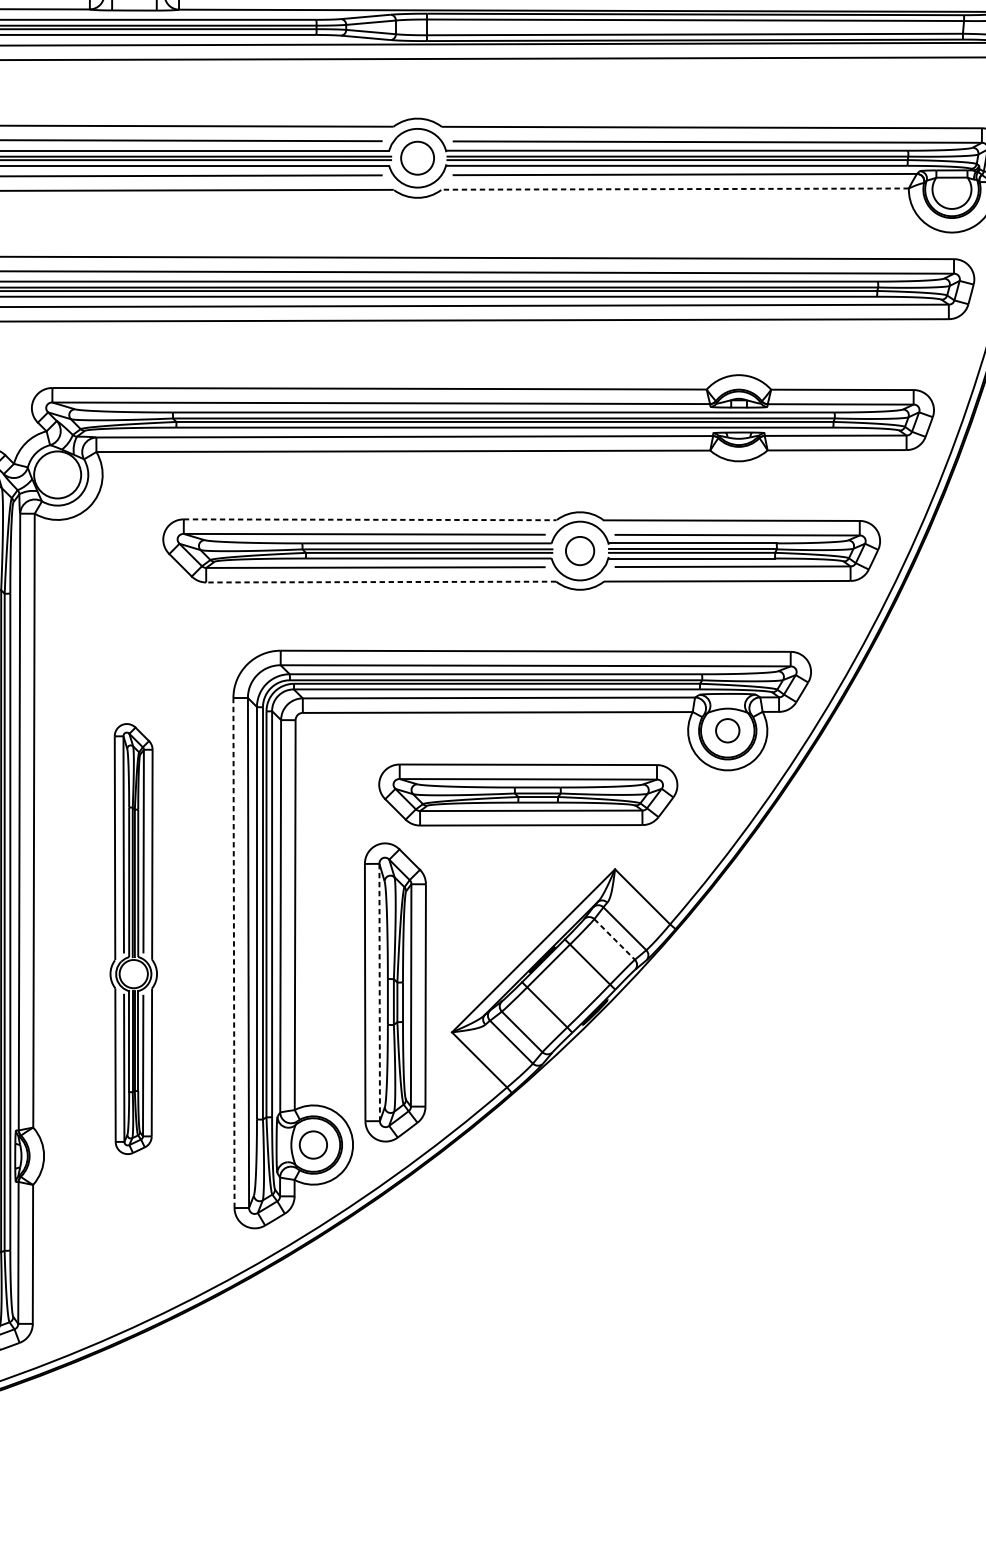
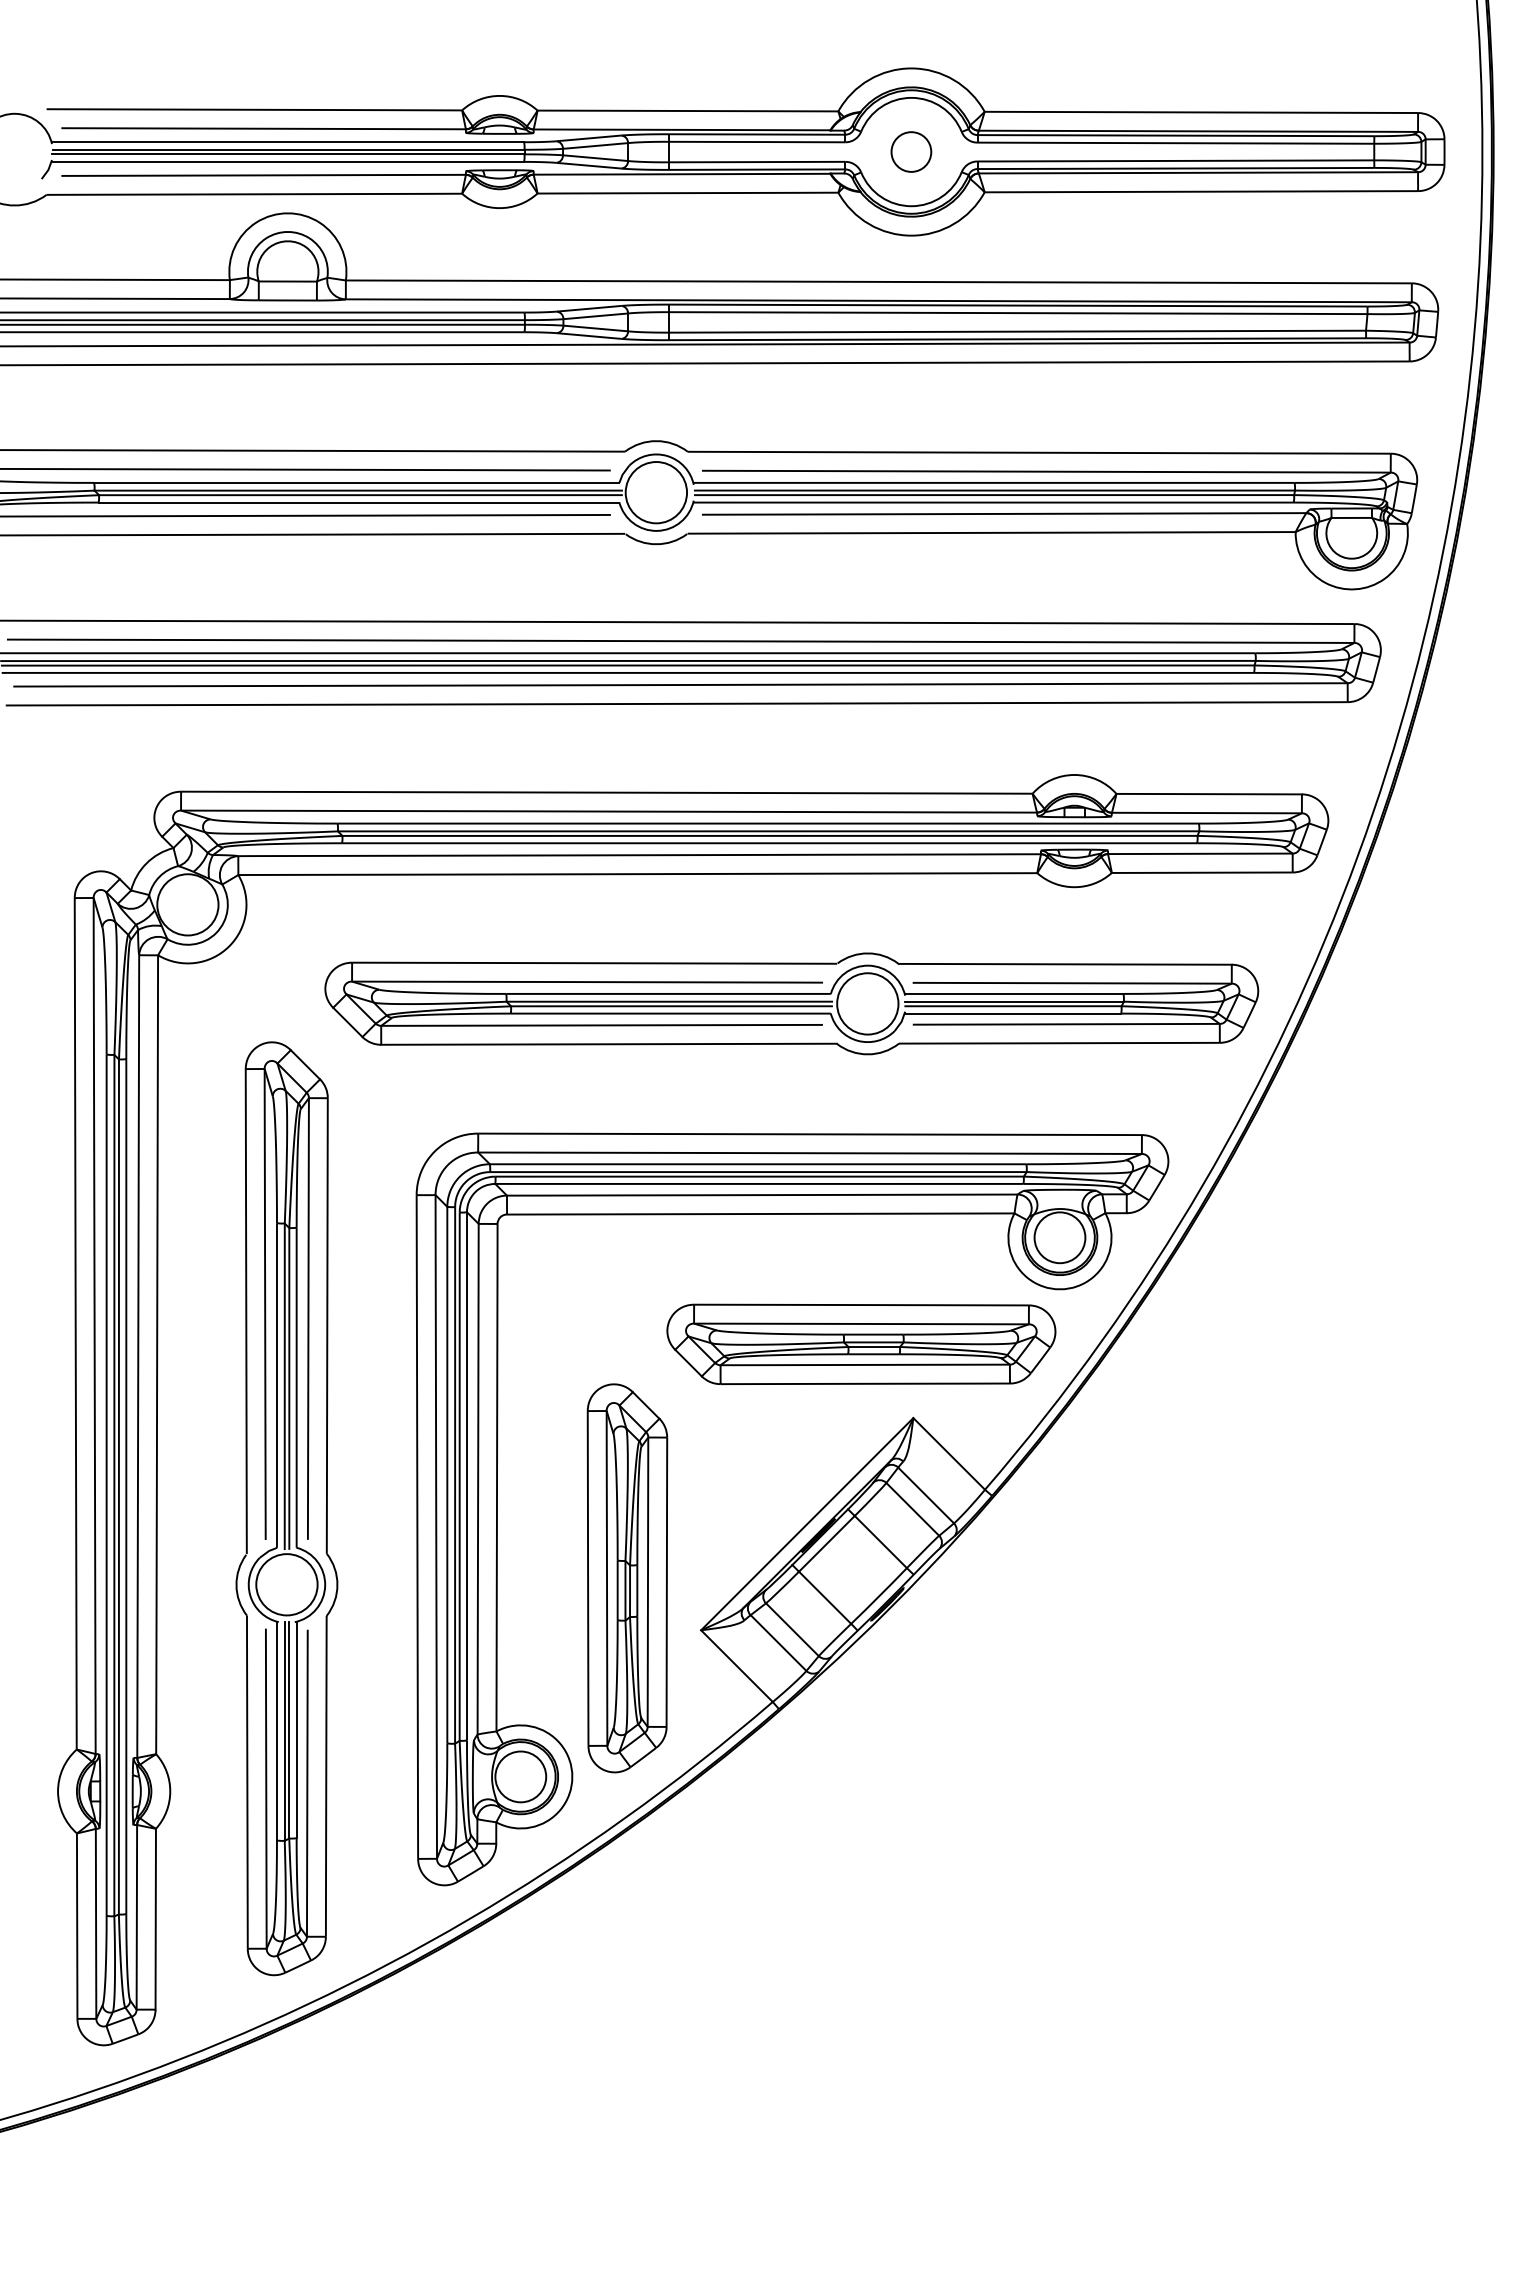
circle: (417, 158) -> (656, 492), size x1.43
line: (675, 188) -> (992, 532), dashed -> solid
line: (370, 520) -> (595, 963), dashed -> solid
circle: (579, 550) -> (867, 1003), size x1.67
line: (381, 582) -> (609, 1044), dashed -> solid
circle: (727, 730) -> (1059, 1237), size x1.67
part: (528, 794) -> (861, 1343), moved
part: (133, 938) -> (286, 1508), size x1.67
line: (615, 939) -> (913, 1509), dashed -> solid
line: (234, 953) -> (417, 1527), dashed -> solid
line: (380, 992) -> (607, 1578), dashed -> solid
circle: (313, 1144) -> (520, 1776), size x1.43

